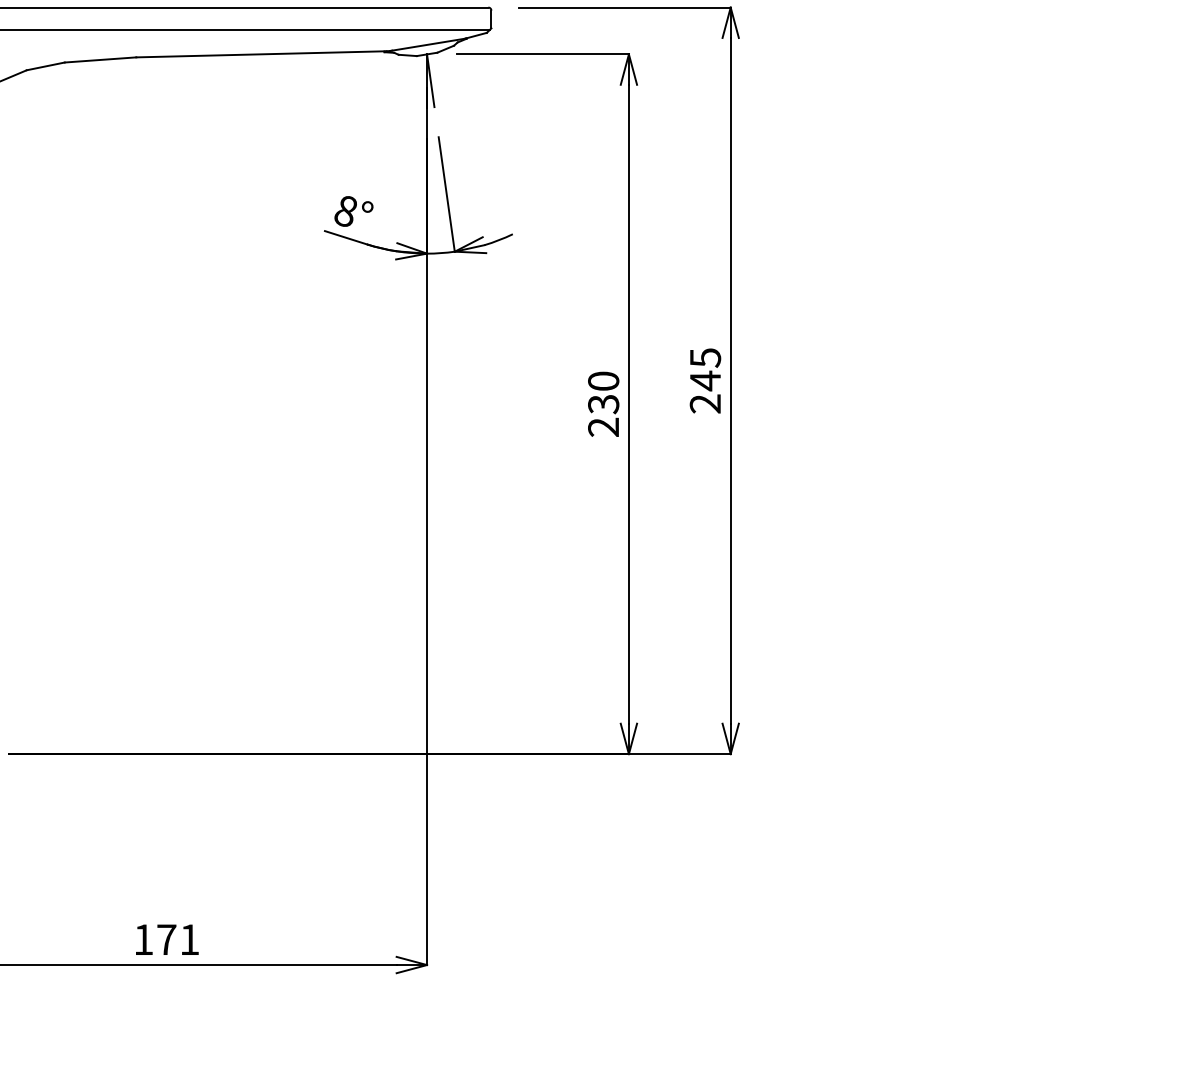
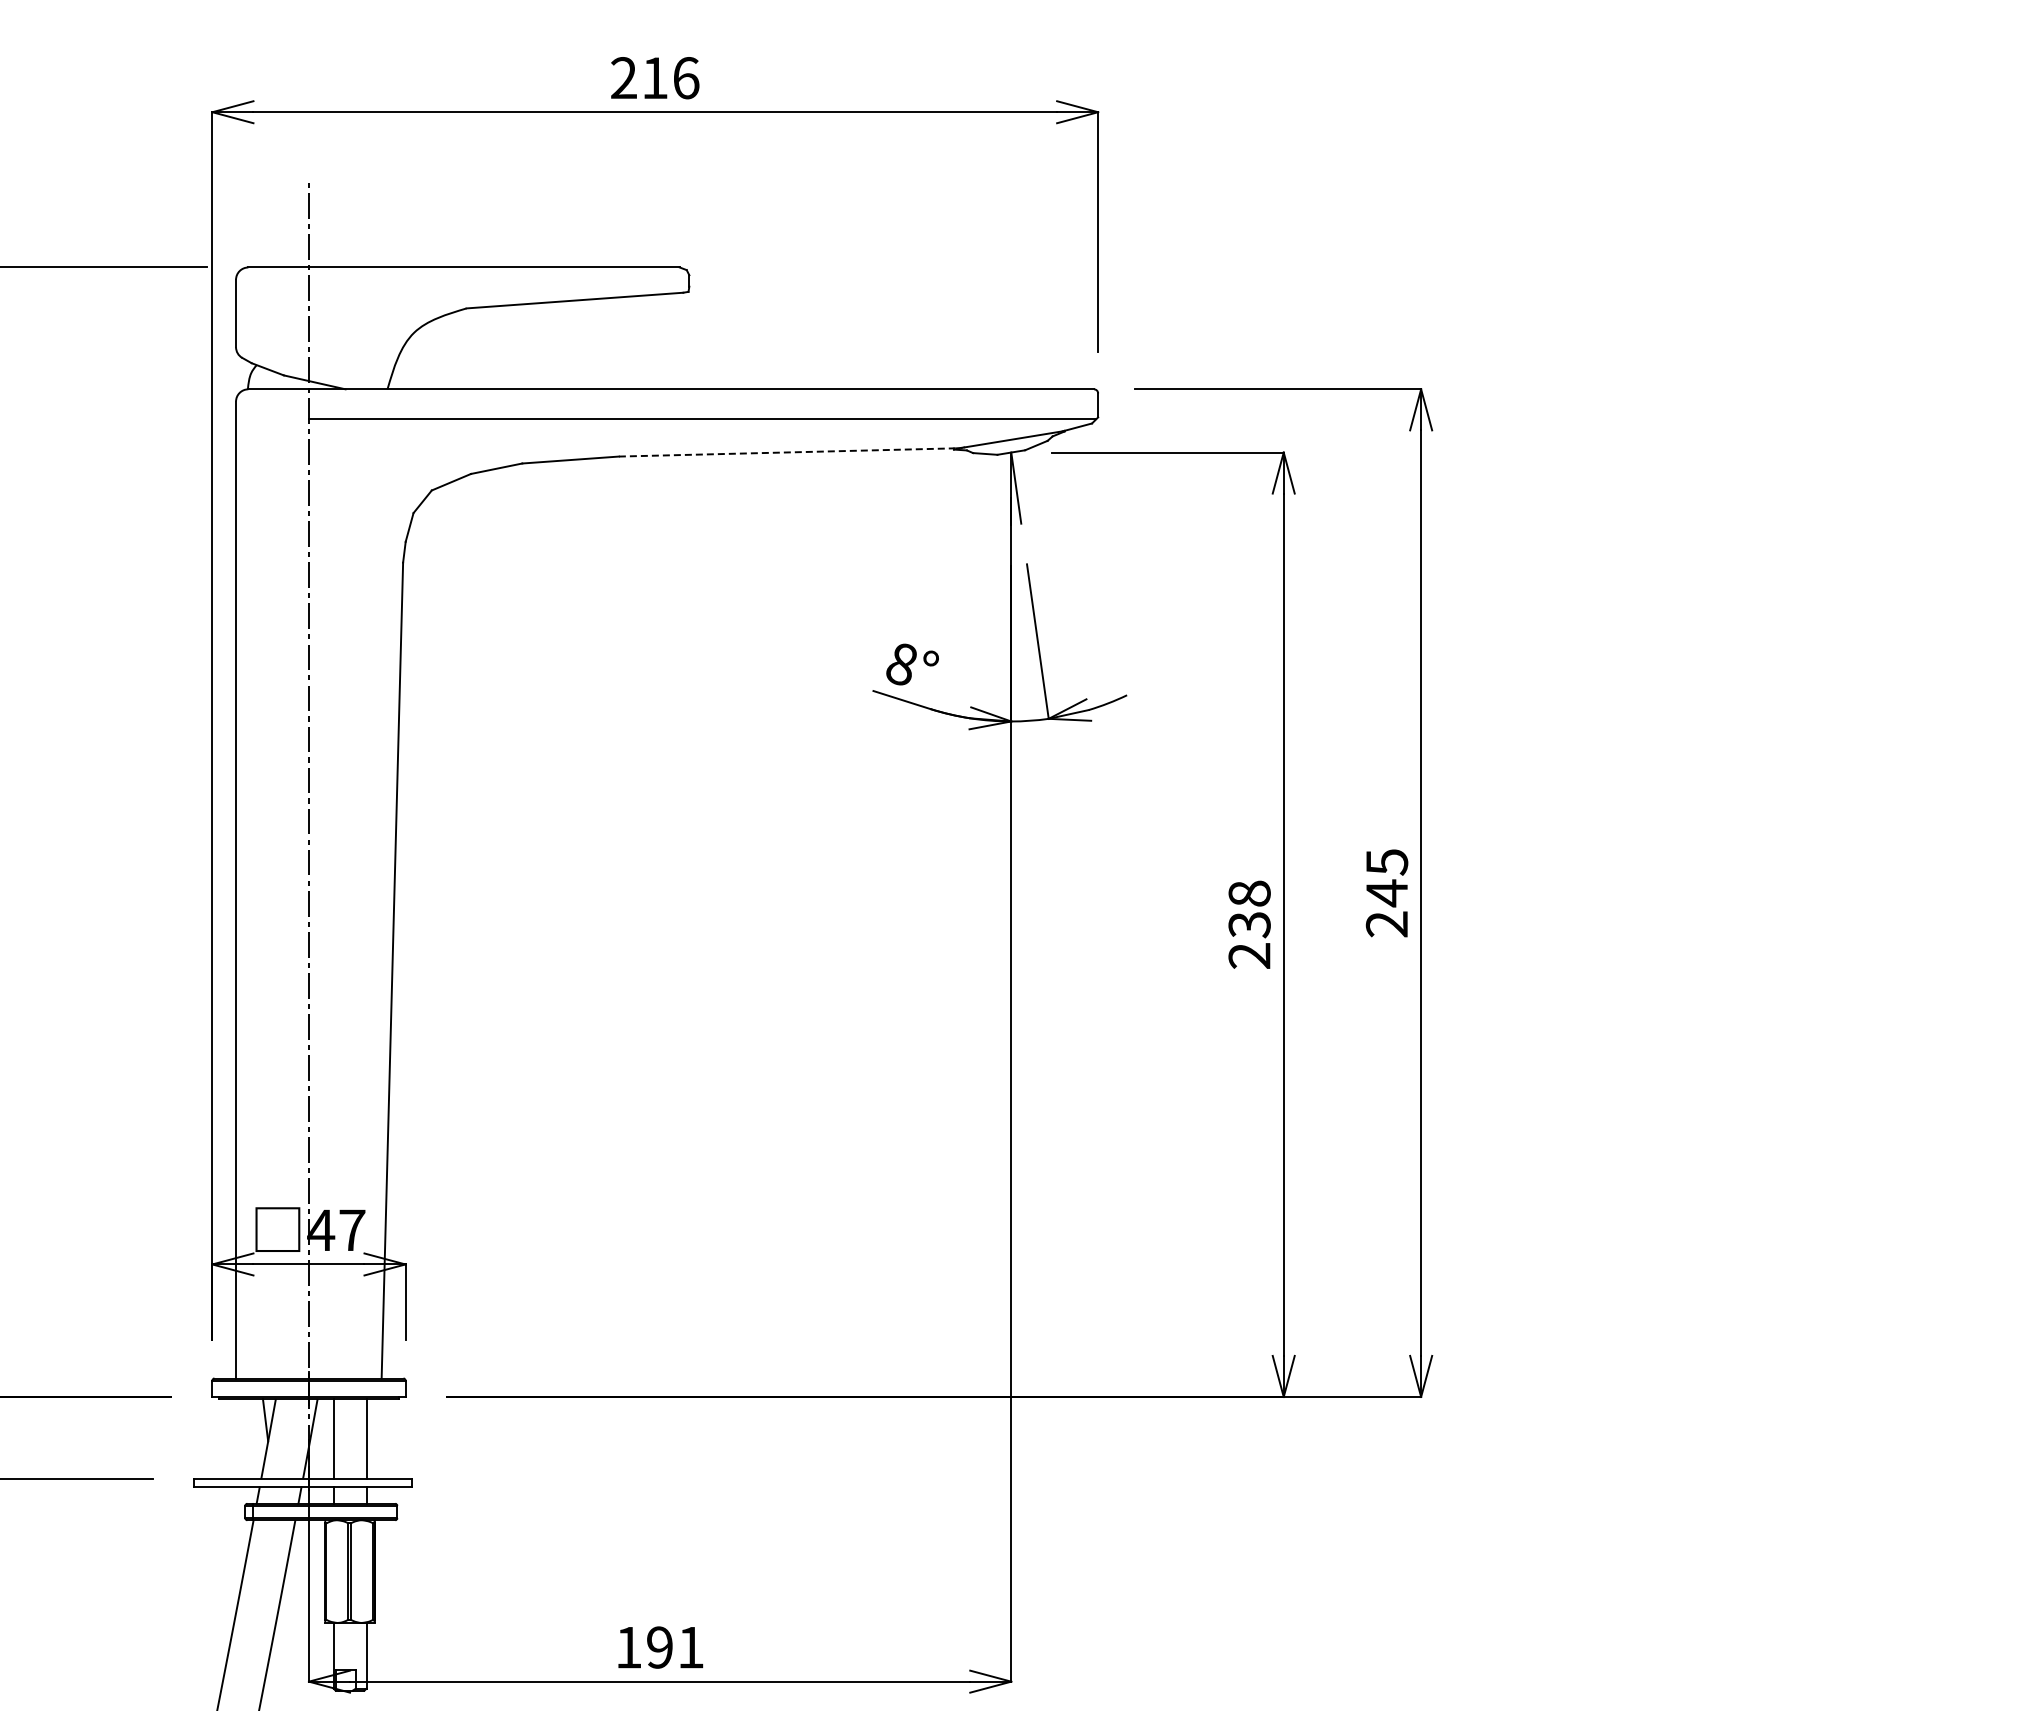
line: (261, 54) -> (787, 452), solid -> dashed
text: (603, 381) -> (1249, 893), 230 -> 238
text: (166, 939) -> (659, 1647), 171 -> 191

